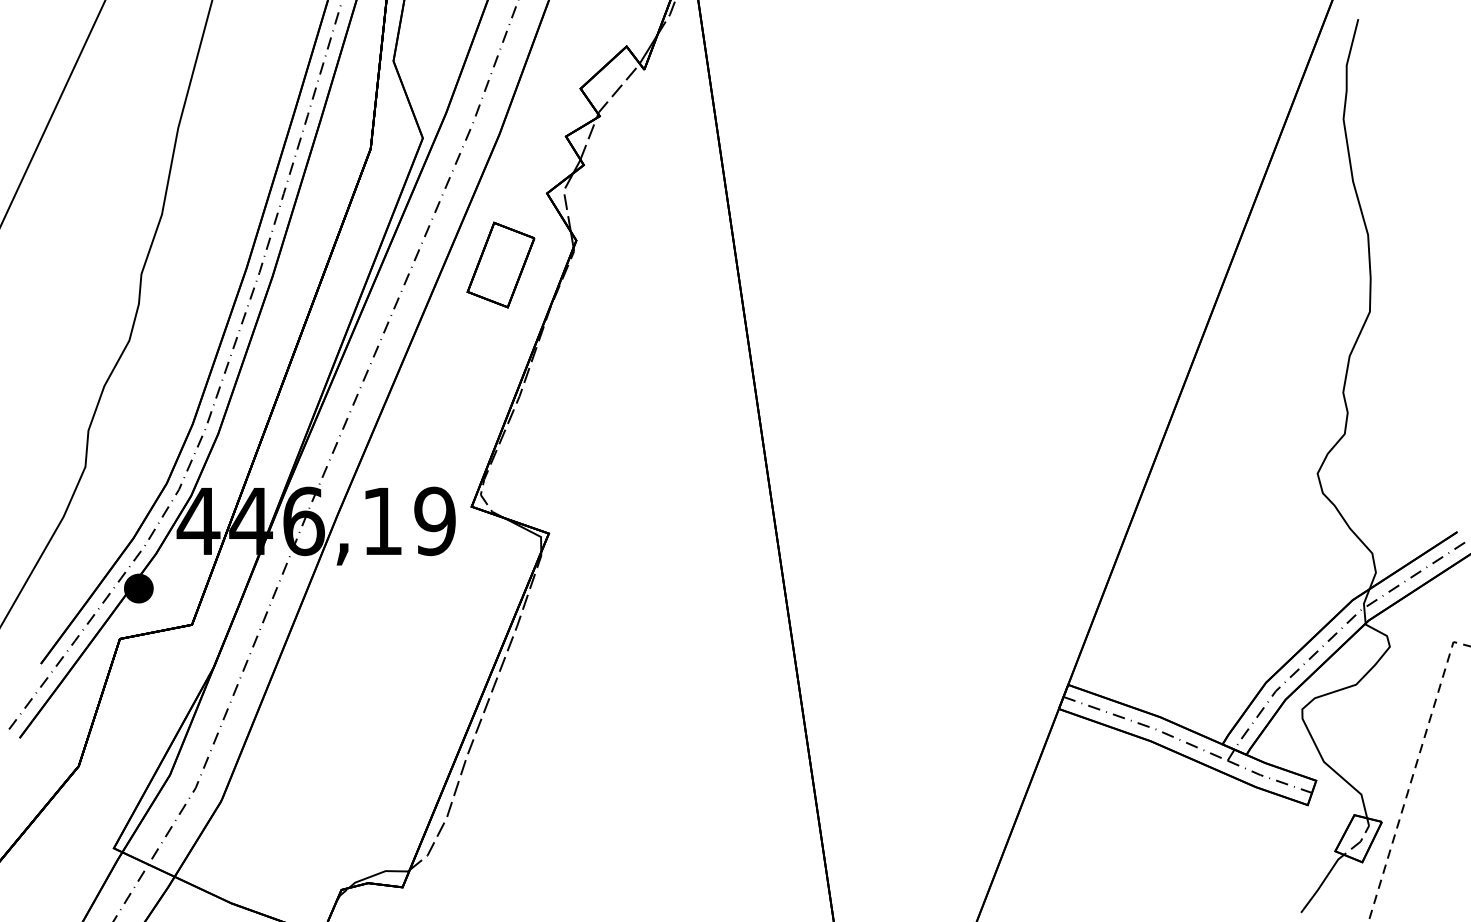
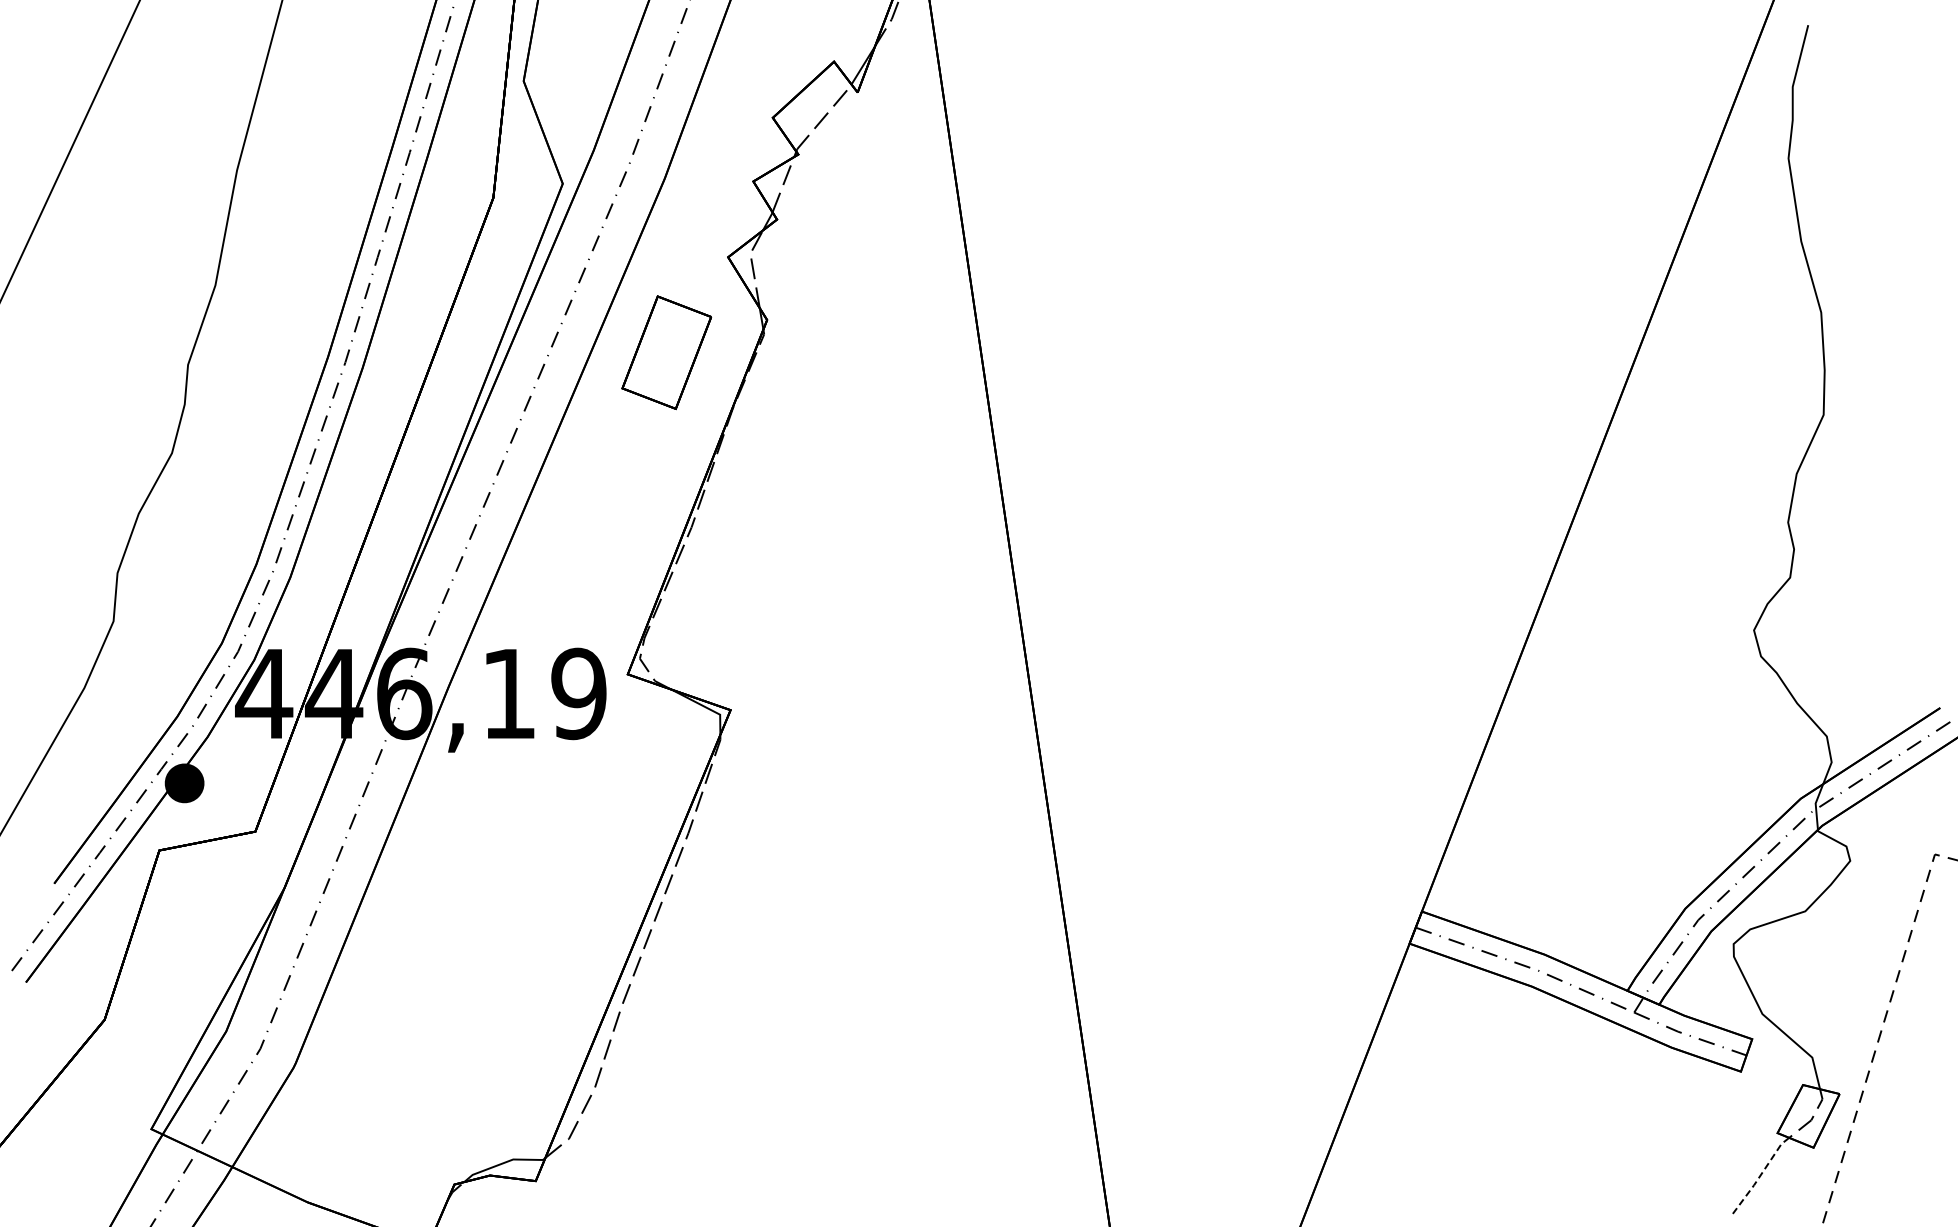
line: (1322, 883) -> (1760, 1176), solid -> dashed

